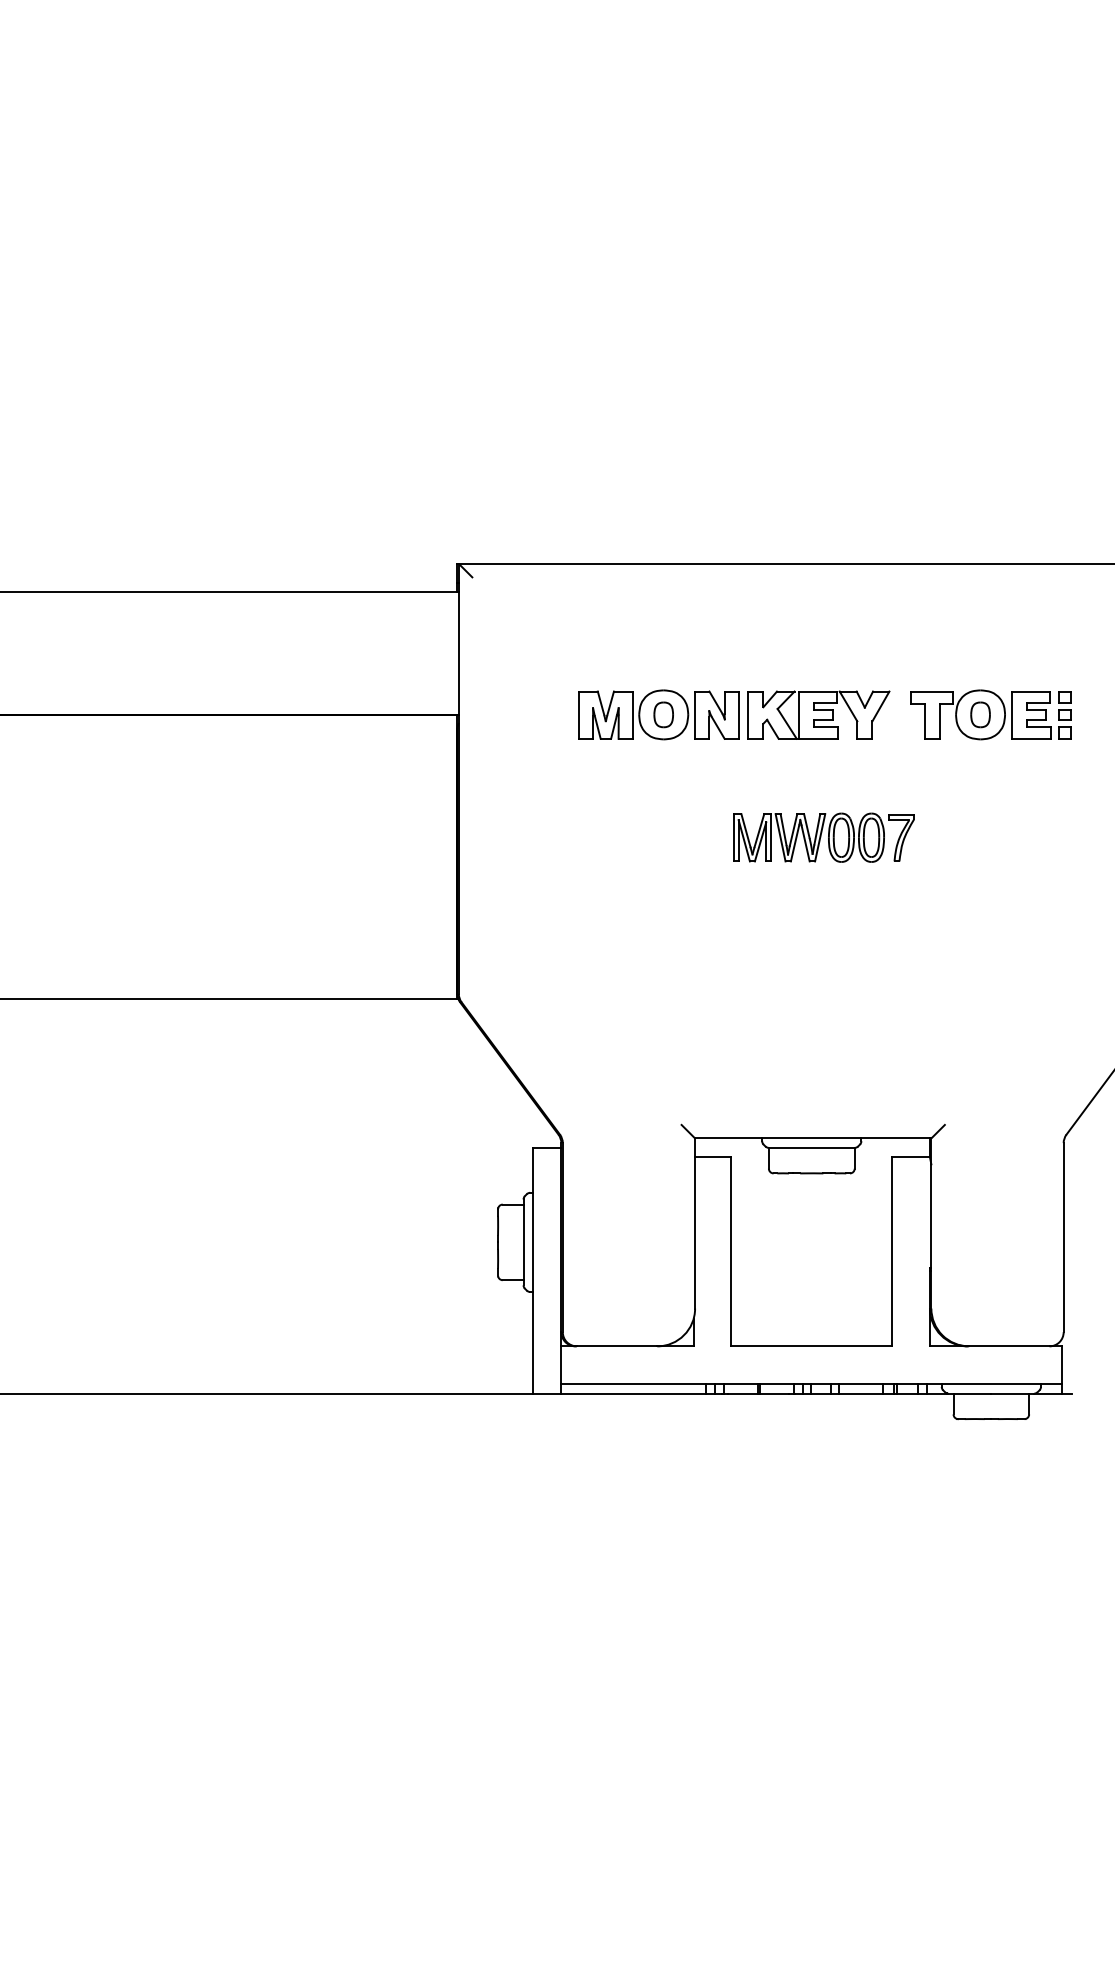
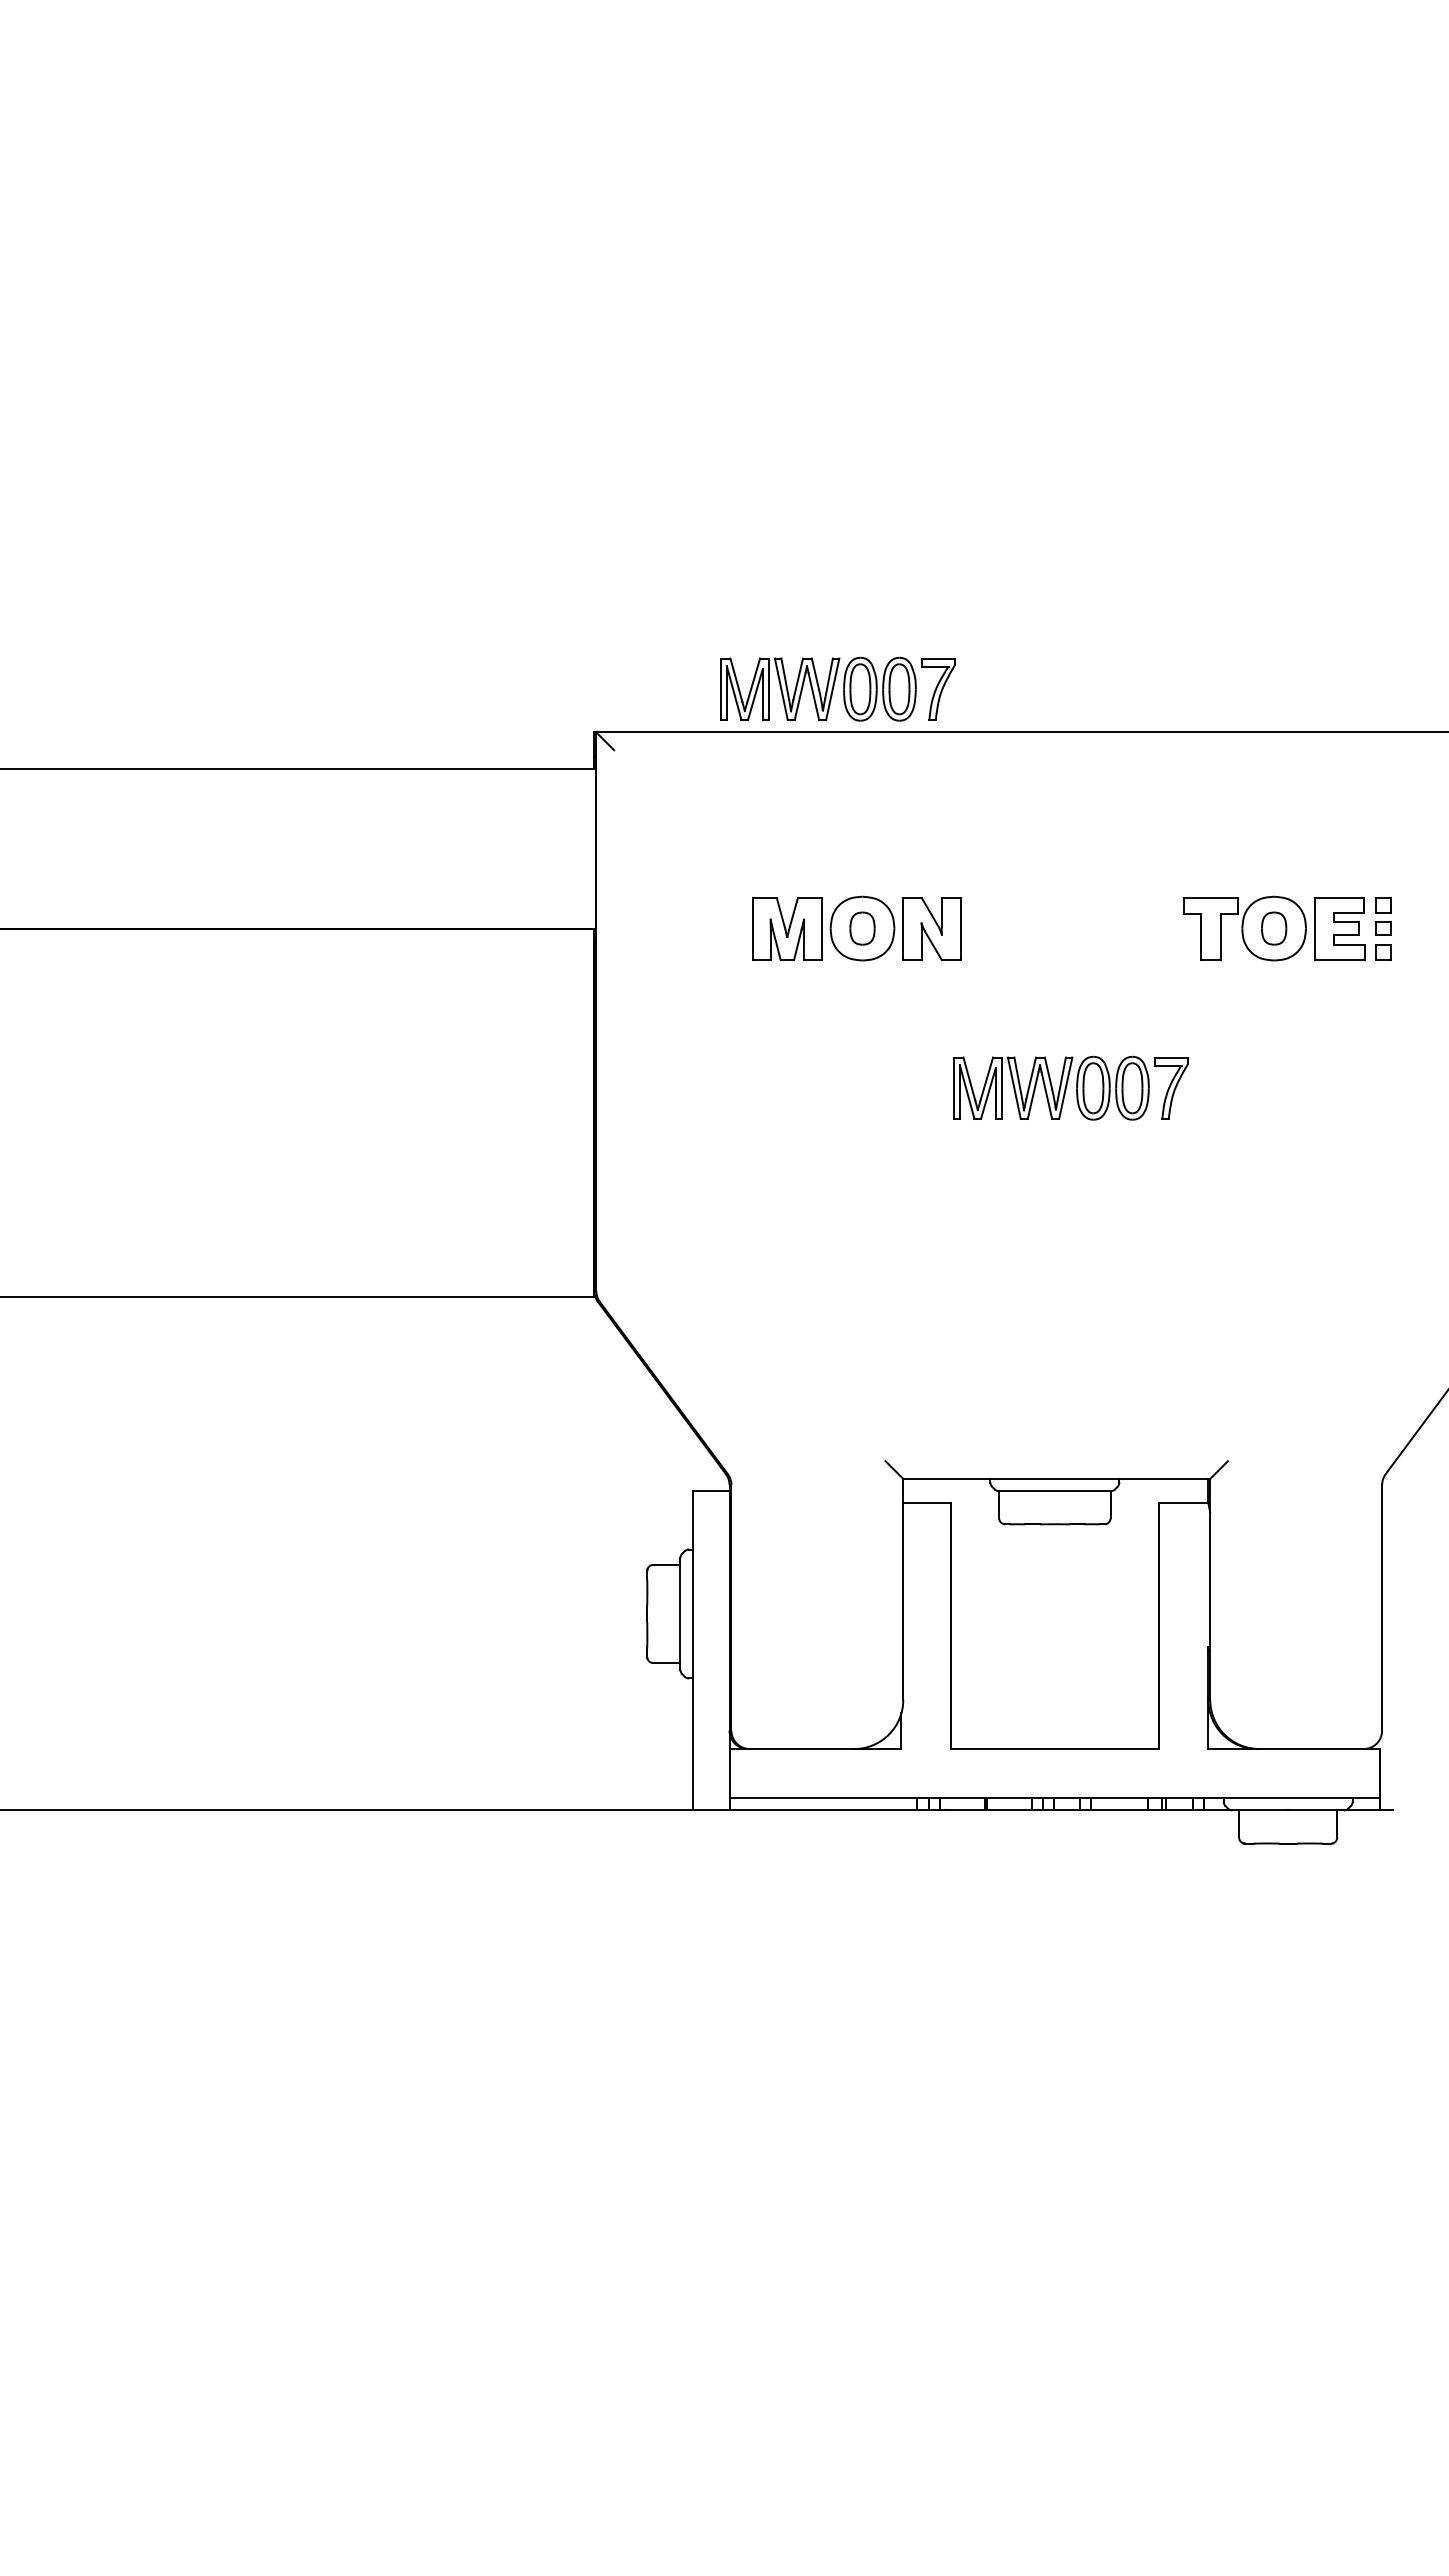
part: (644, 530) -> (837, 688), added
part: (818, 714) -> (1063, 928), removed

